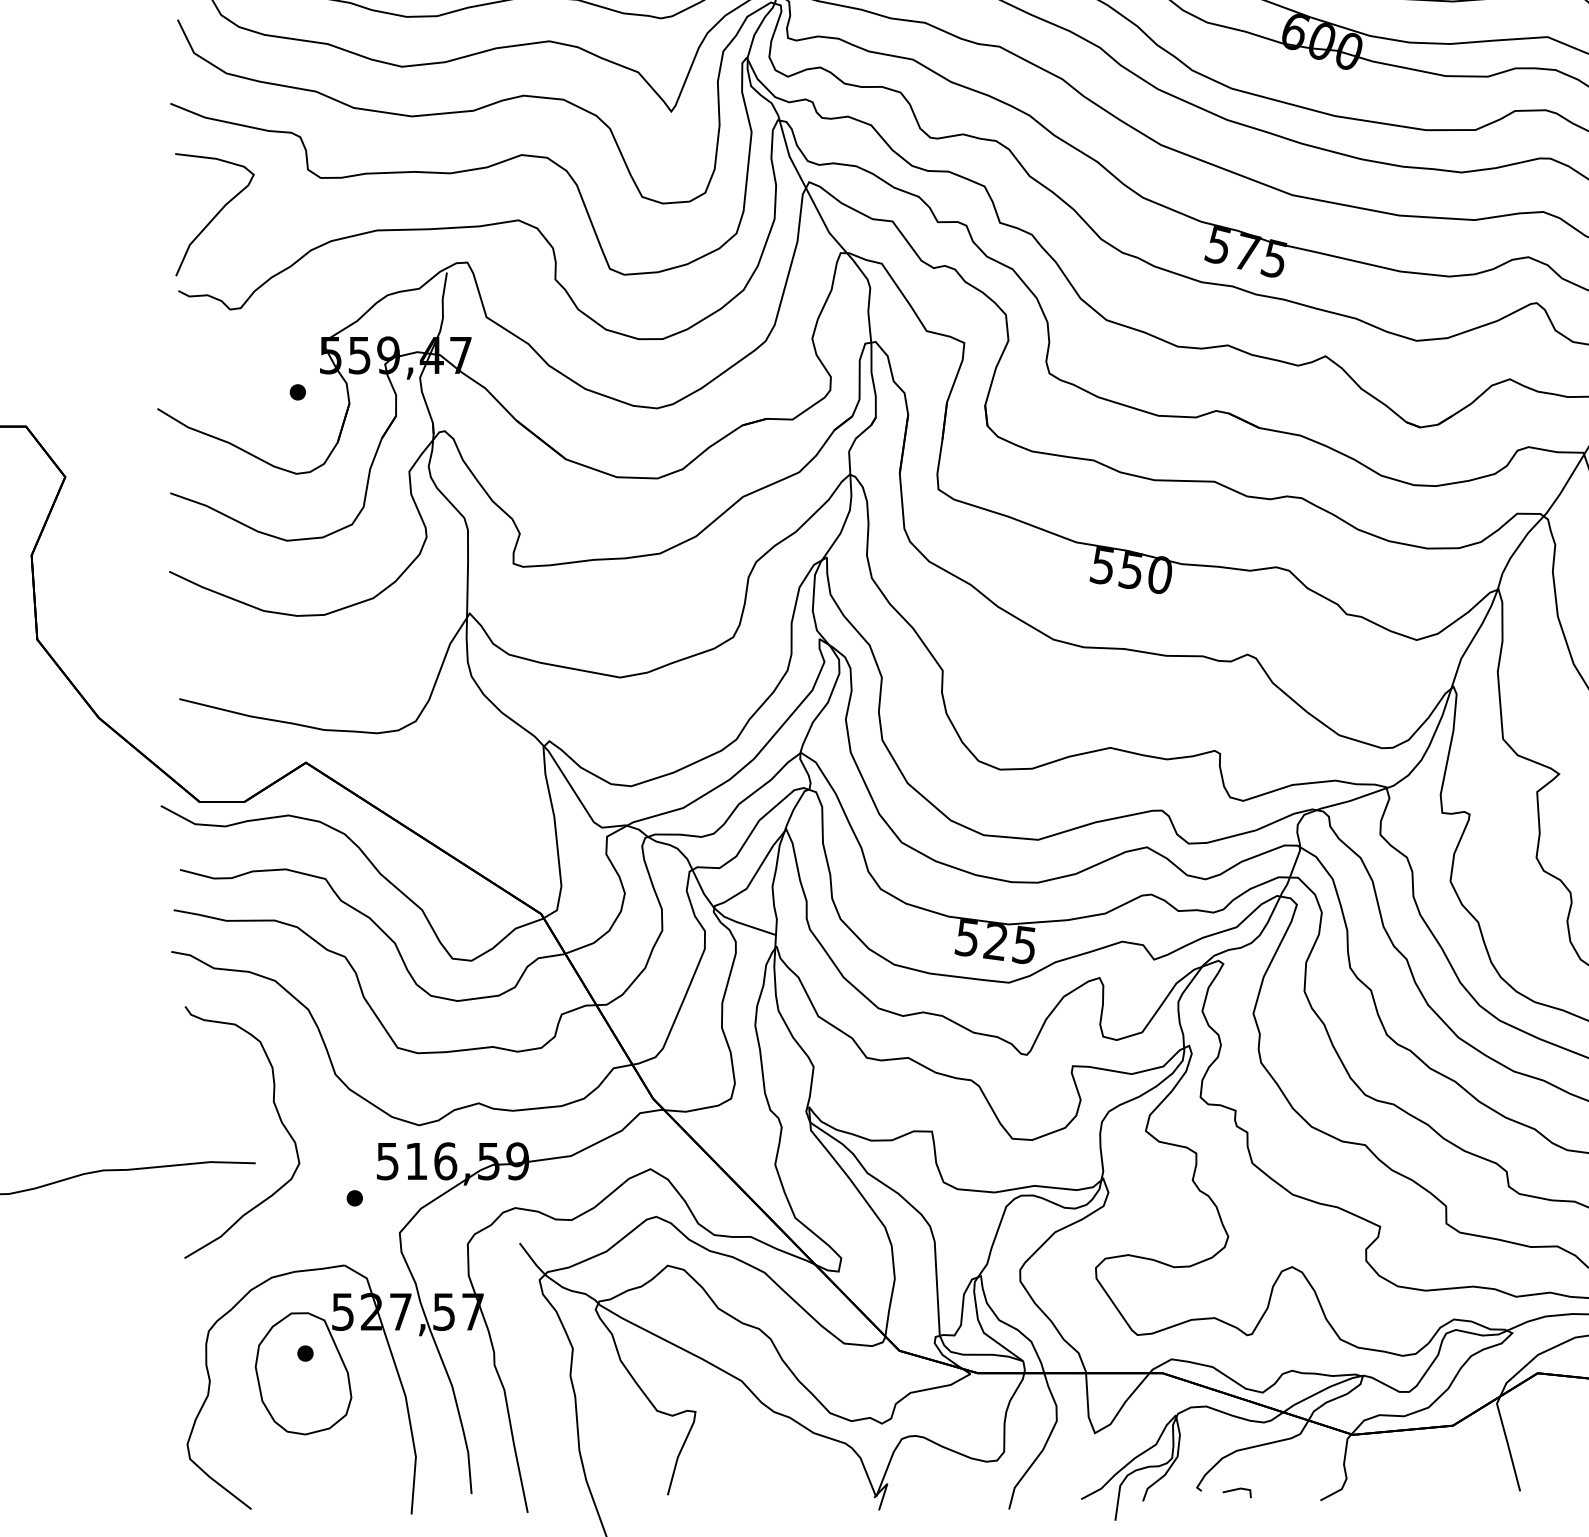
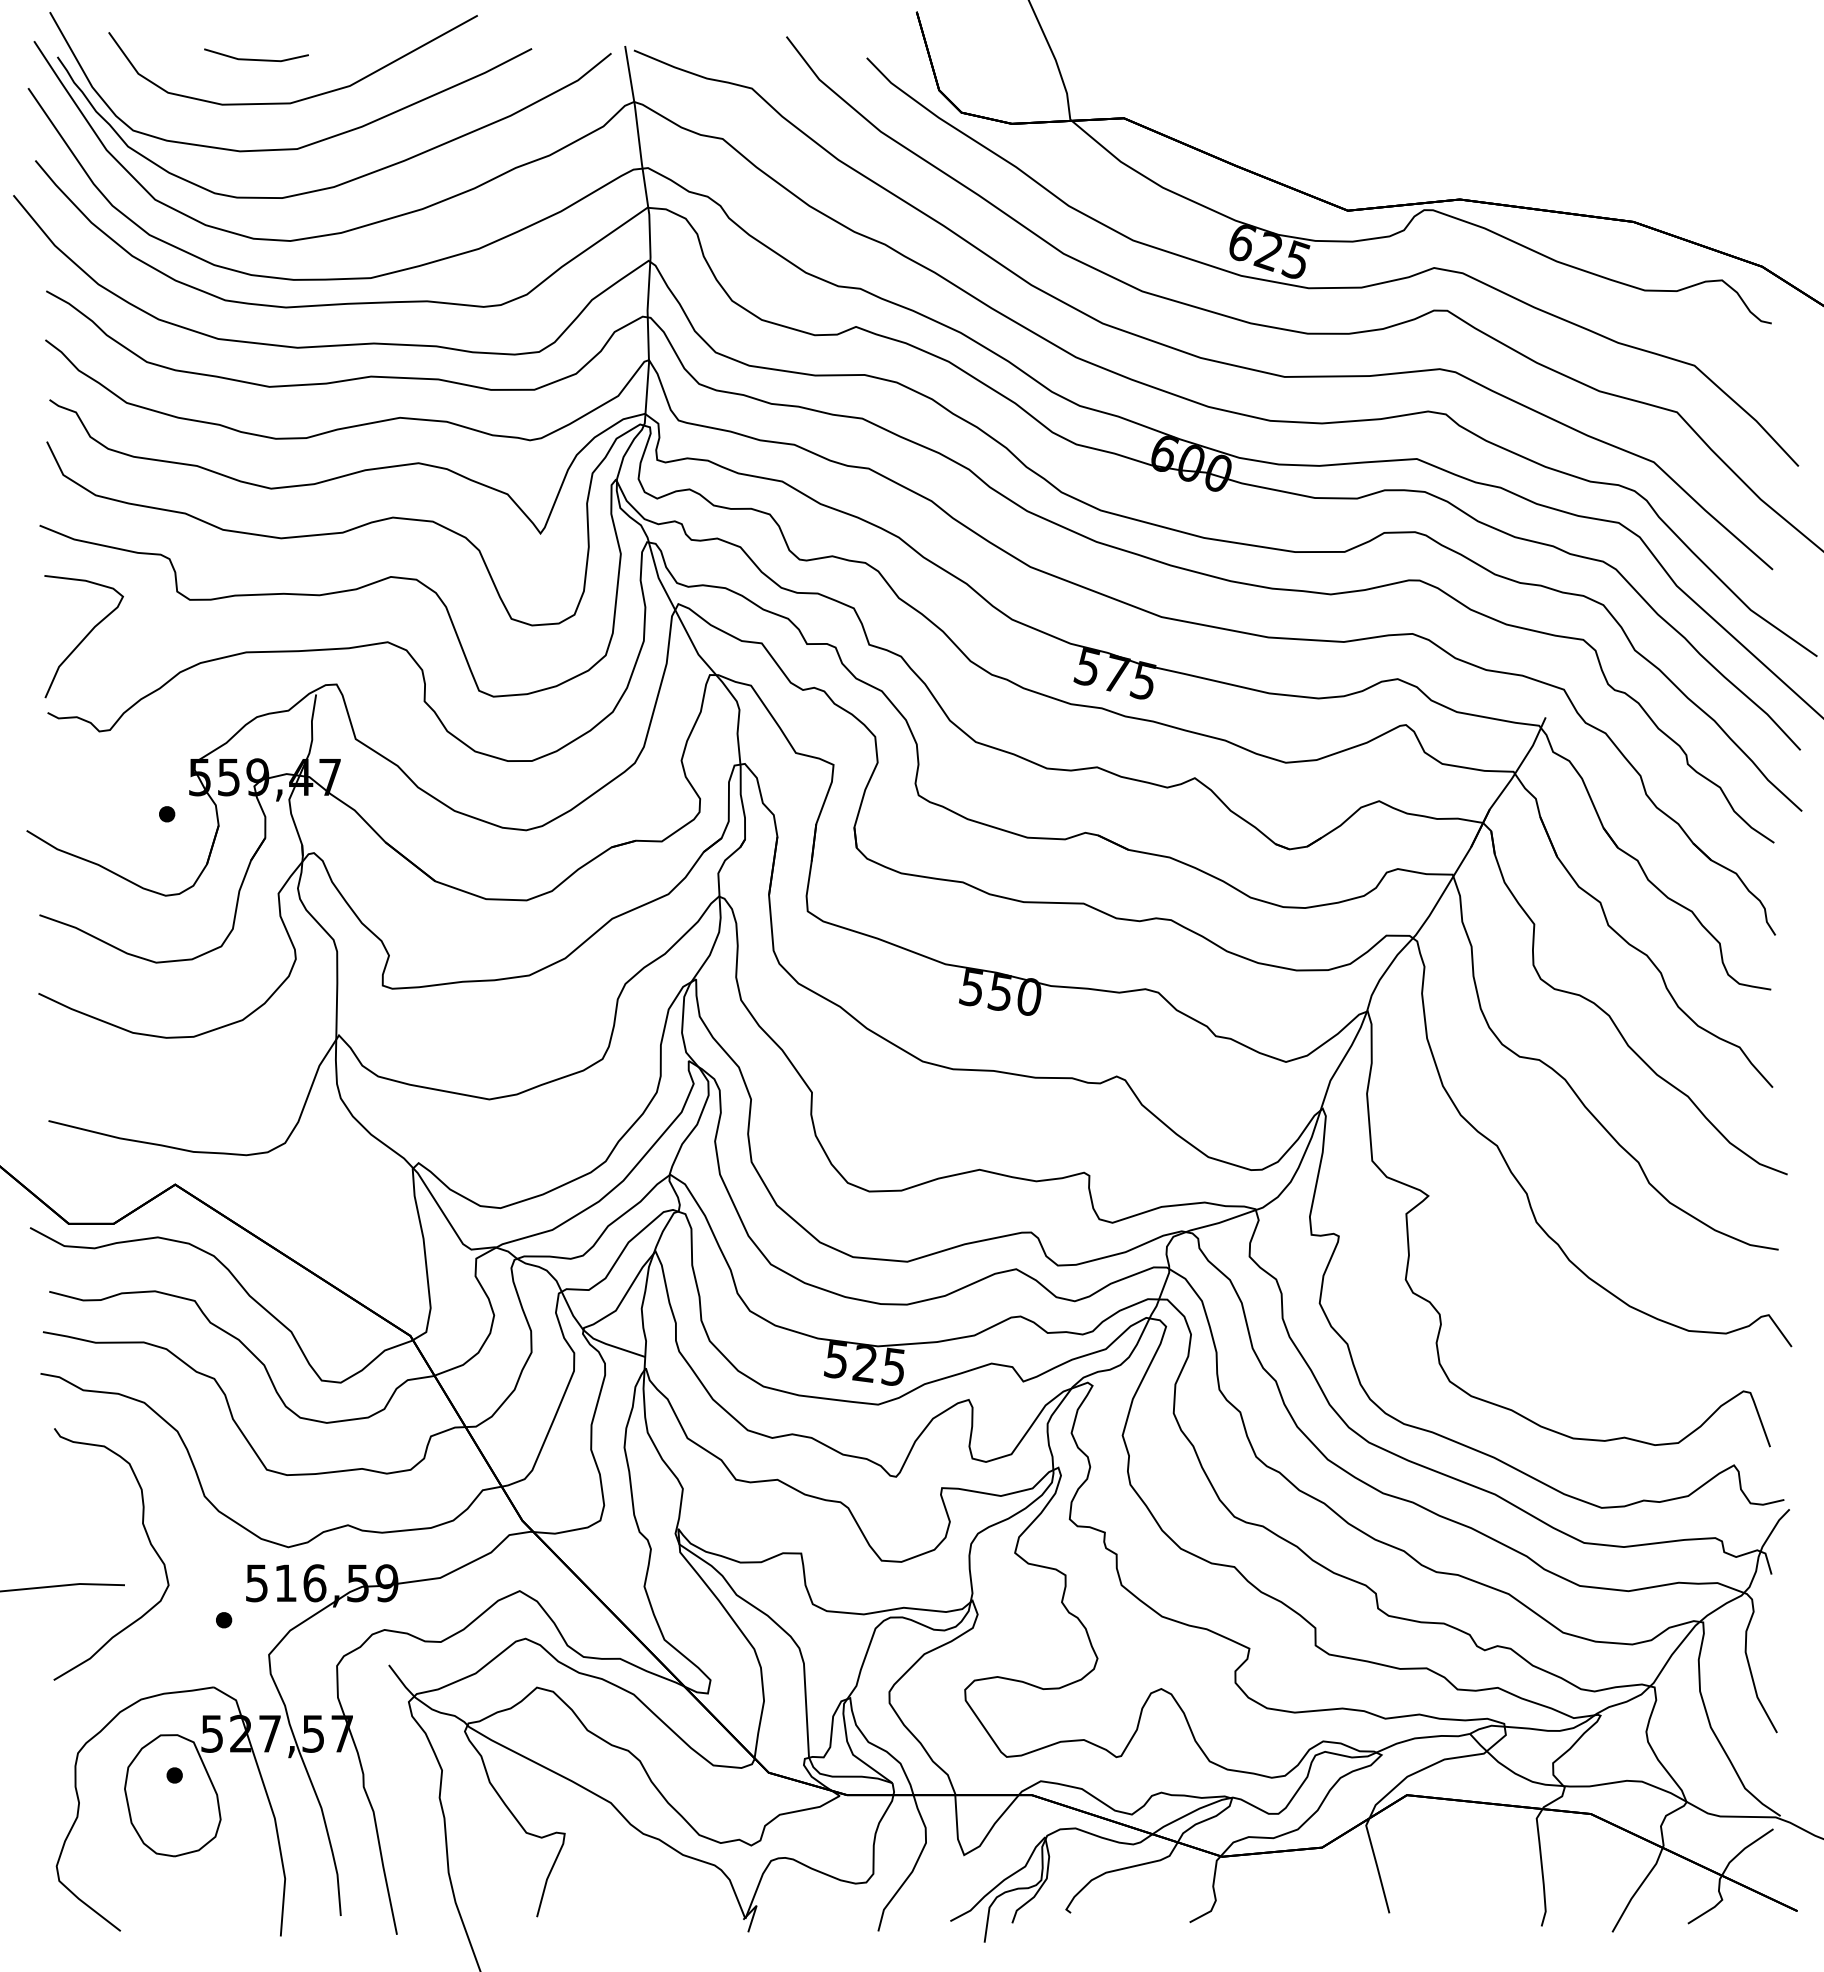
line: (1237, 1490) -> (1106, 1912), removed

